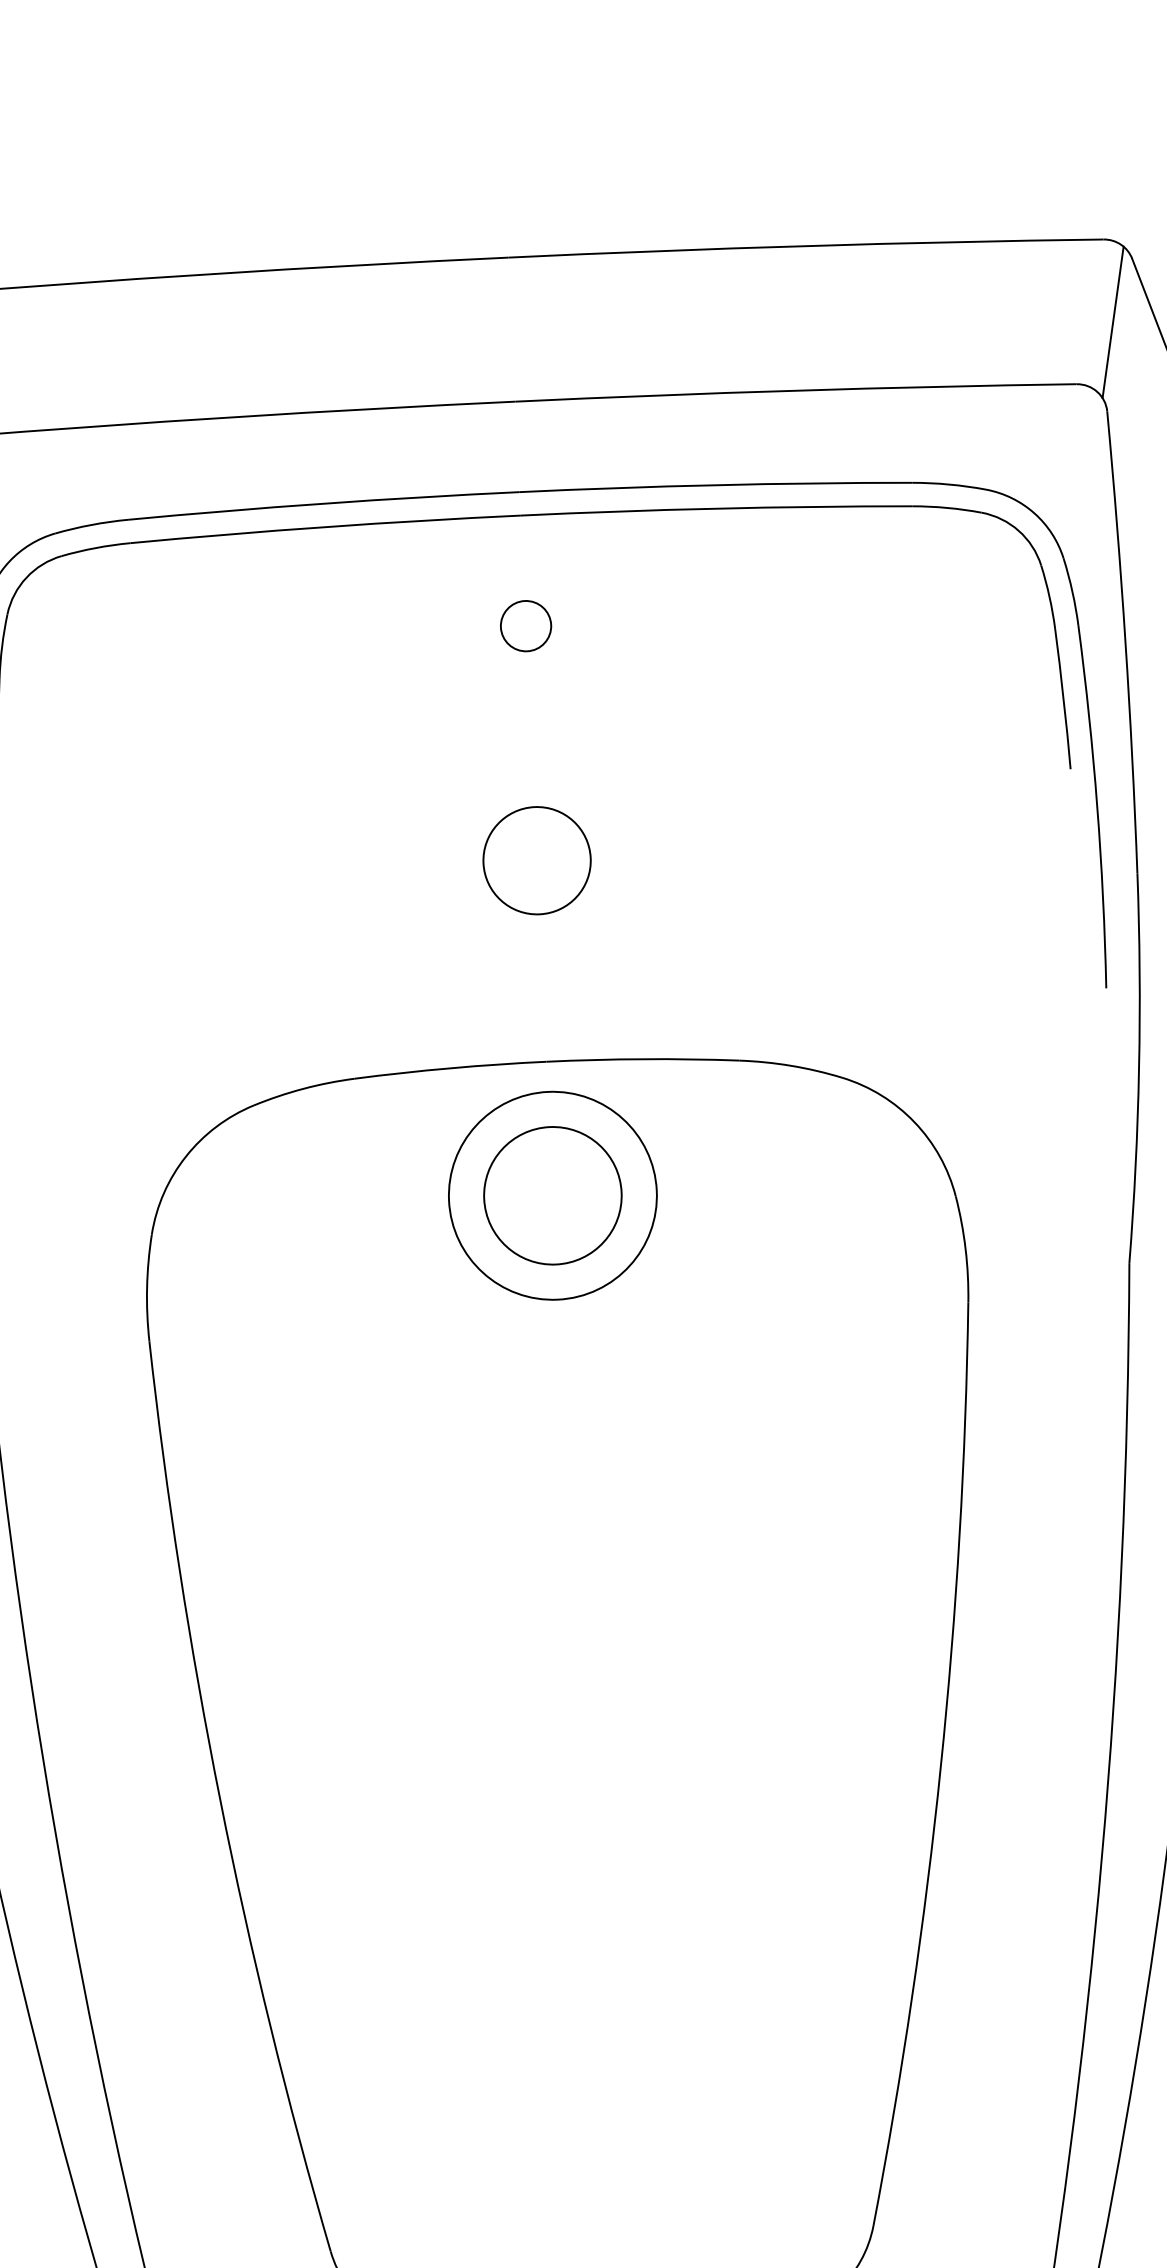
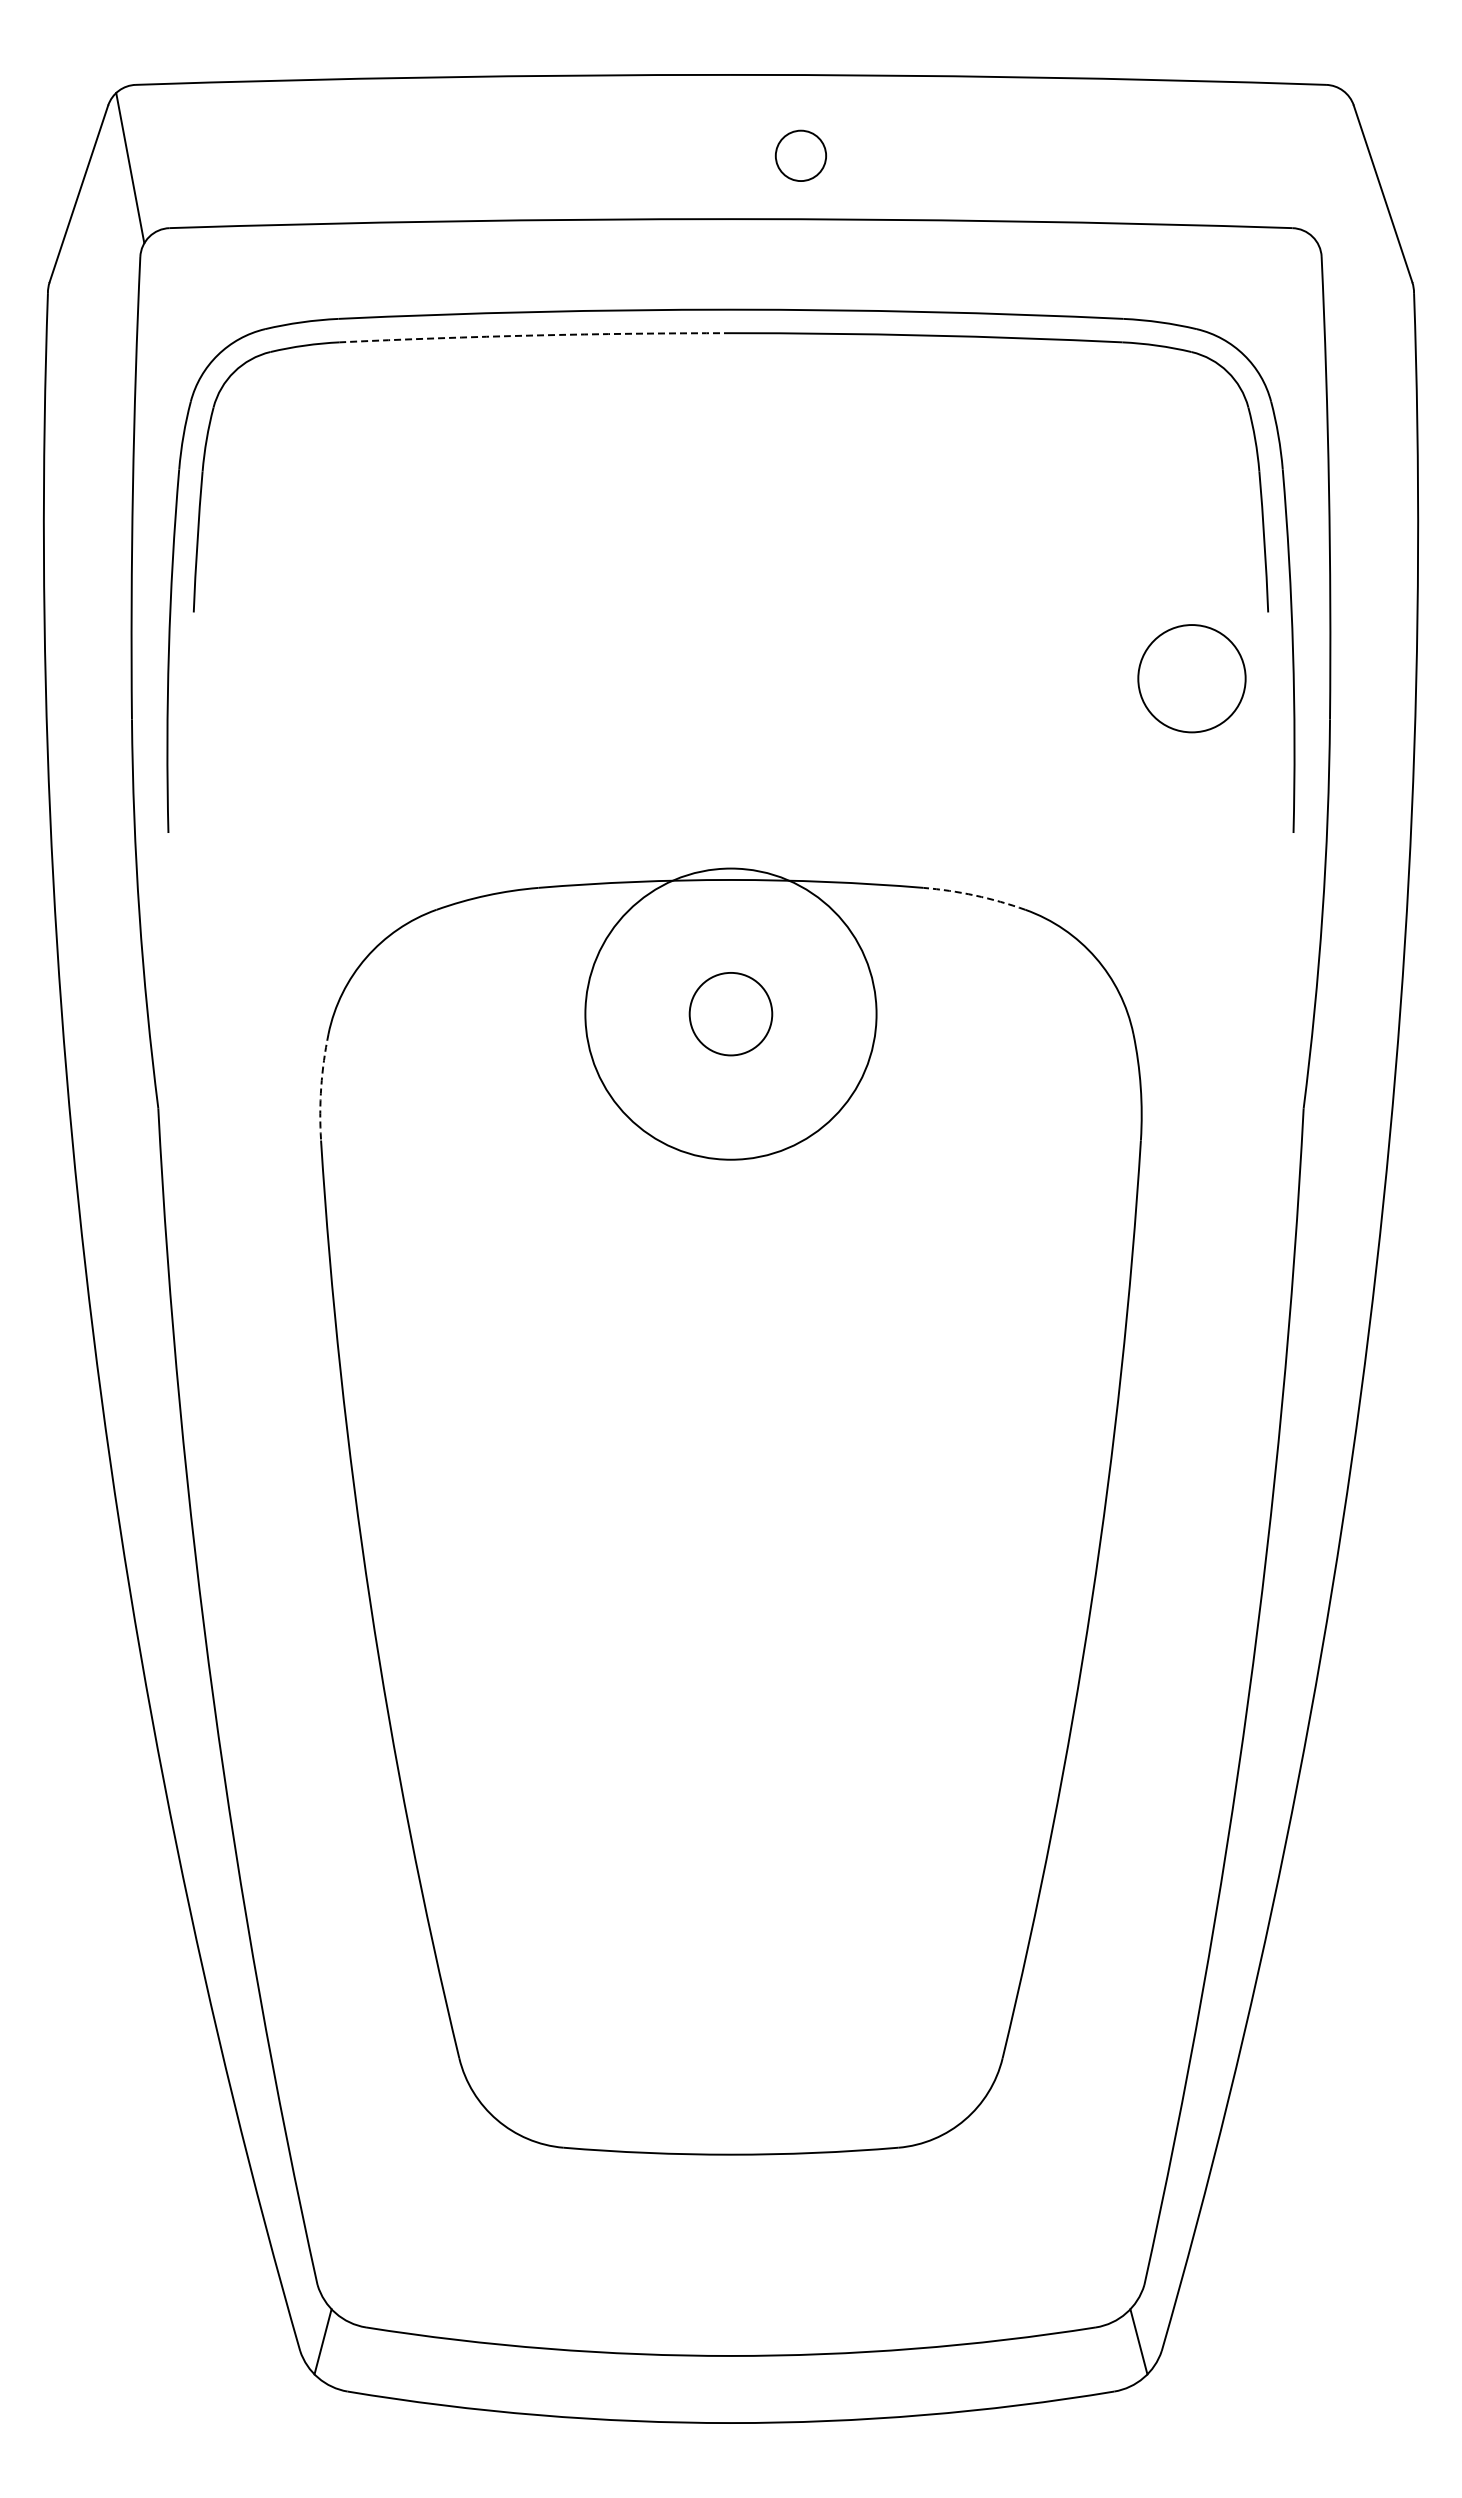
line: (1112, 321) -> (1331, 167), removed
arc: (325, 527) -> (535, 335), solid -> dashed
circle: (525, 625) -> (800, 155), moved
circle: (536, 860) -> (1191, 678), moved
arc: (791, 1065) -> (975, 895), solid -> dashed
circle: (552, 1195) -> (730, 1013), size x0.6
circle: (552, 1196) -> (730, 1014), size x1.4
arc: (147, 1288) -> (321, 1087), solid -> dashed

